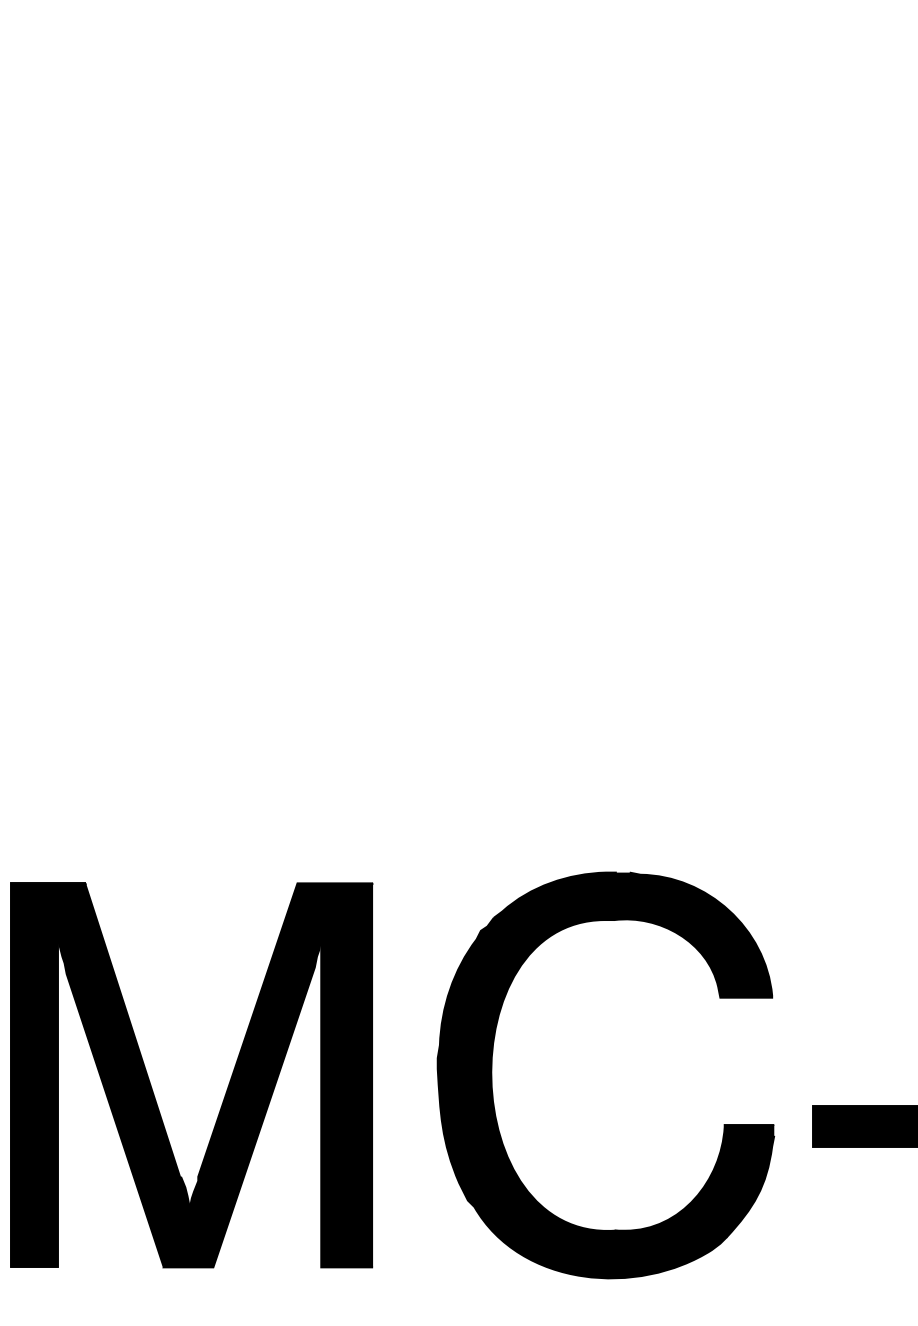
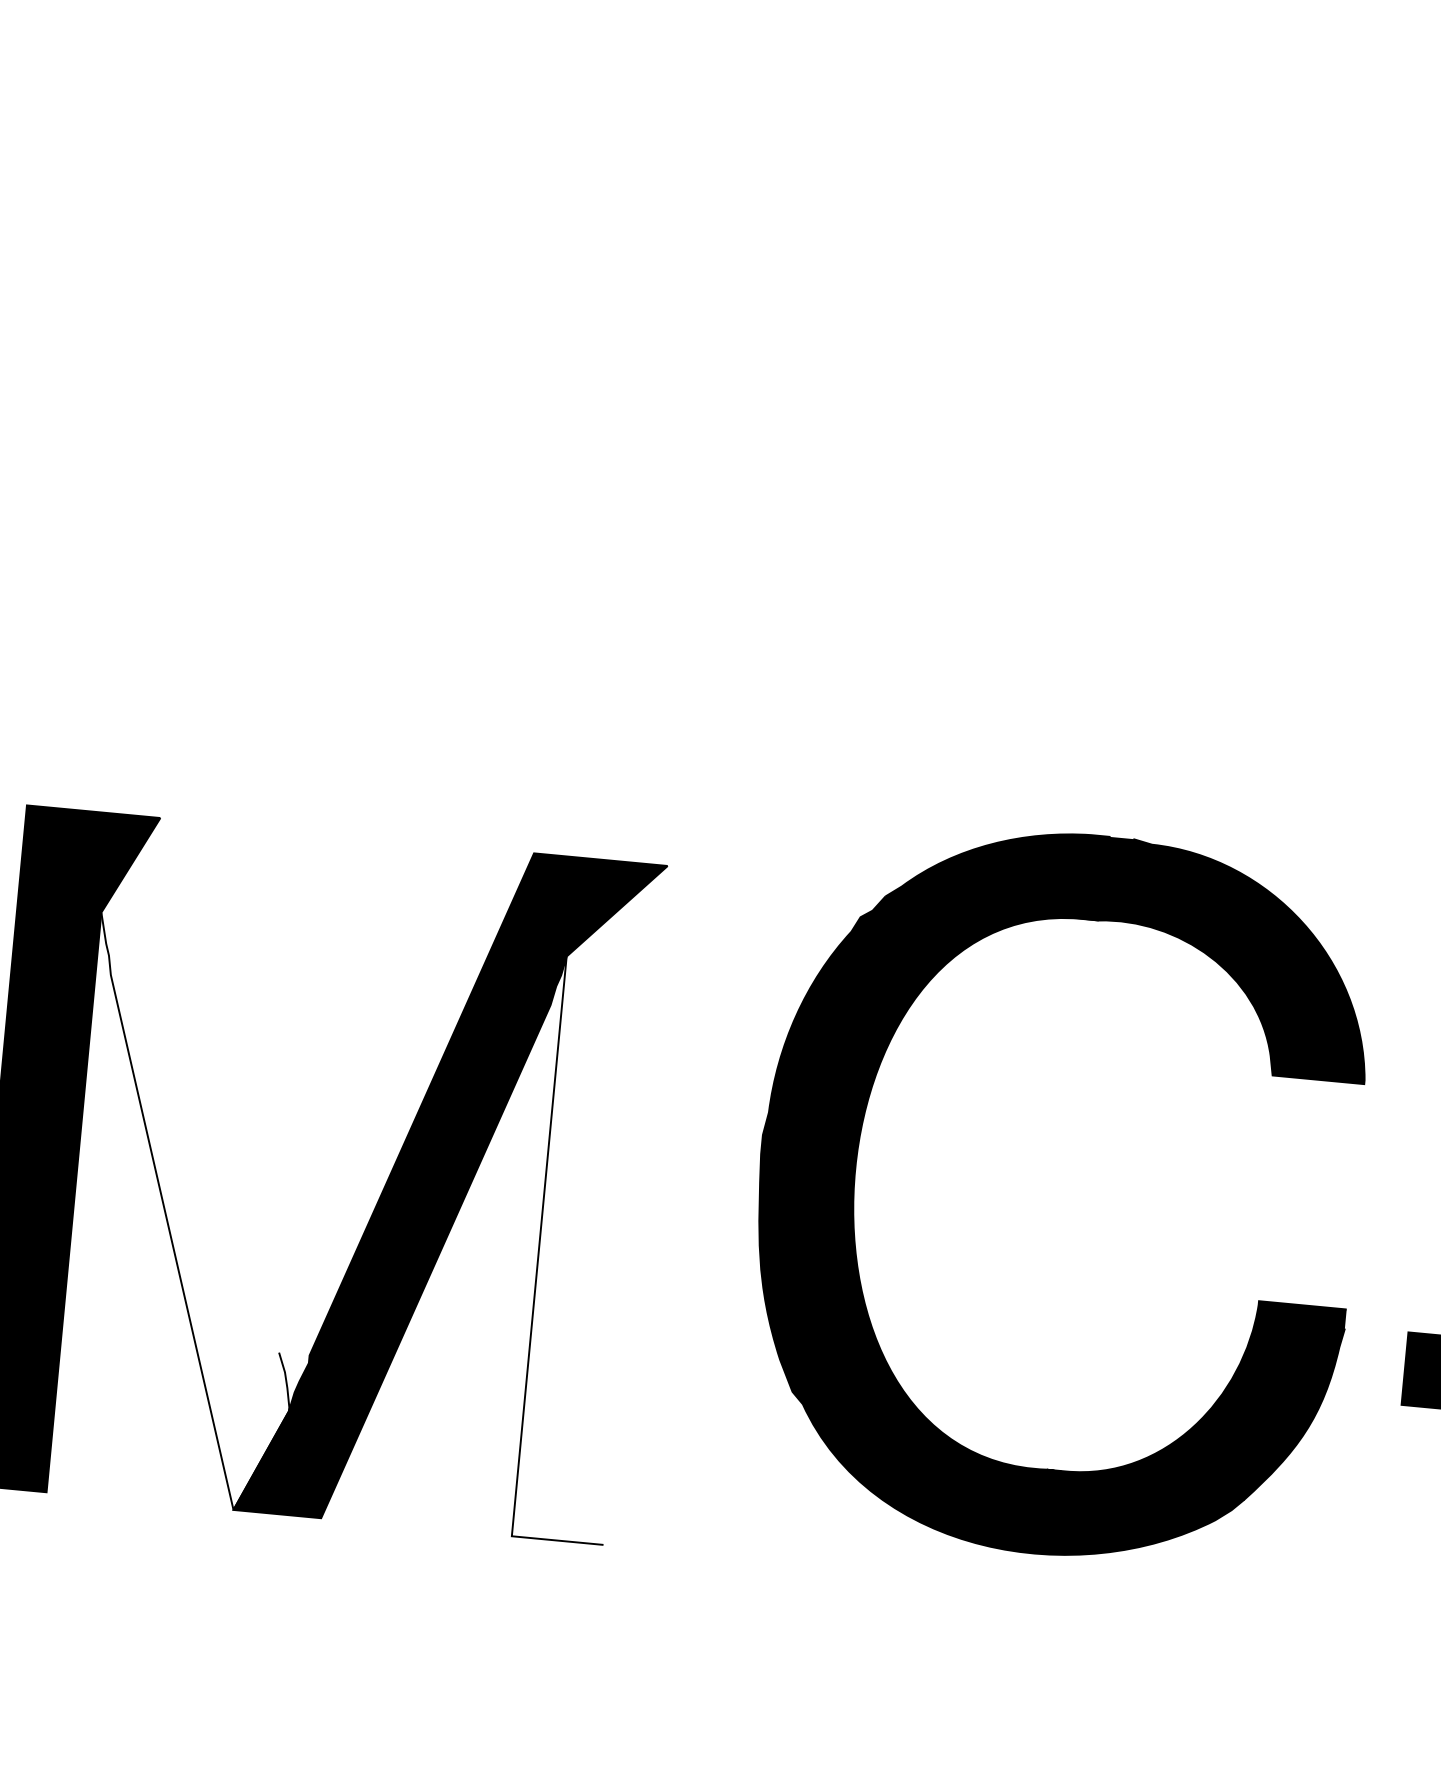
fill: (123, 1075) -> (194, 1163), removed
fill: (347, 1075) -> (590, 1201), removed
part: (492, 1075) -> (856, 1174), moved

